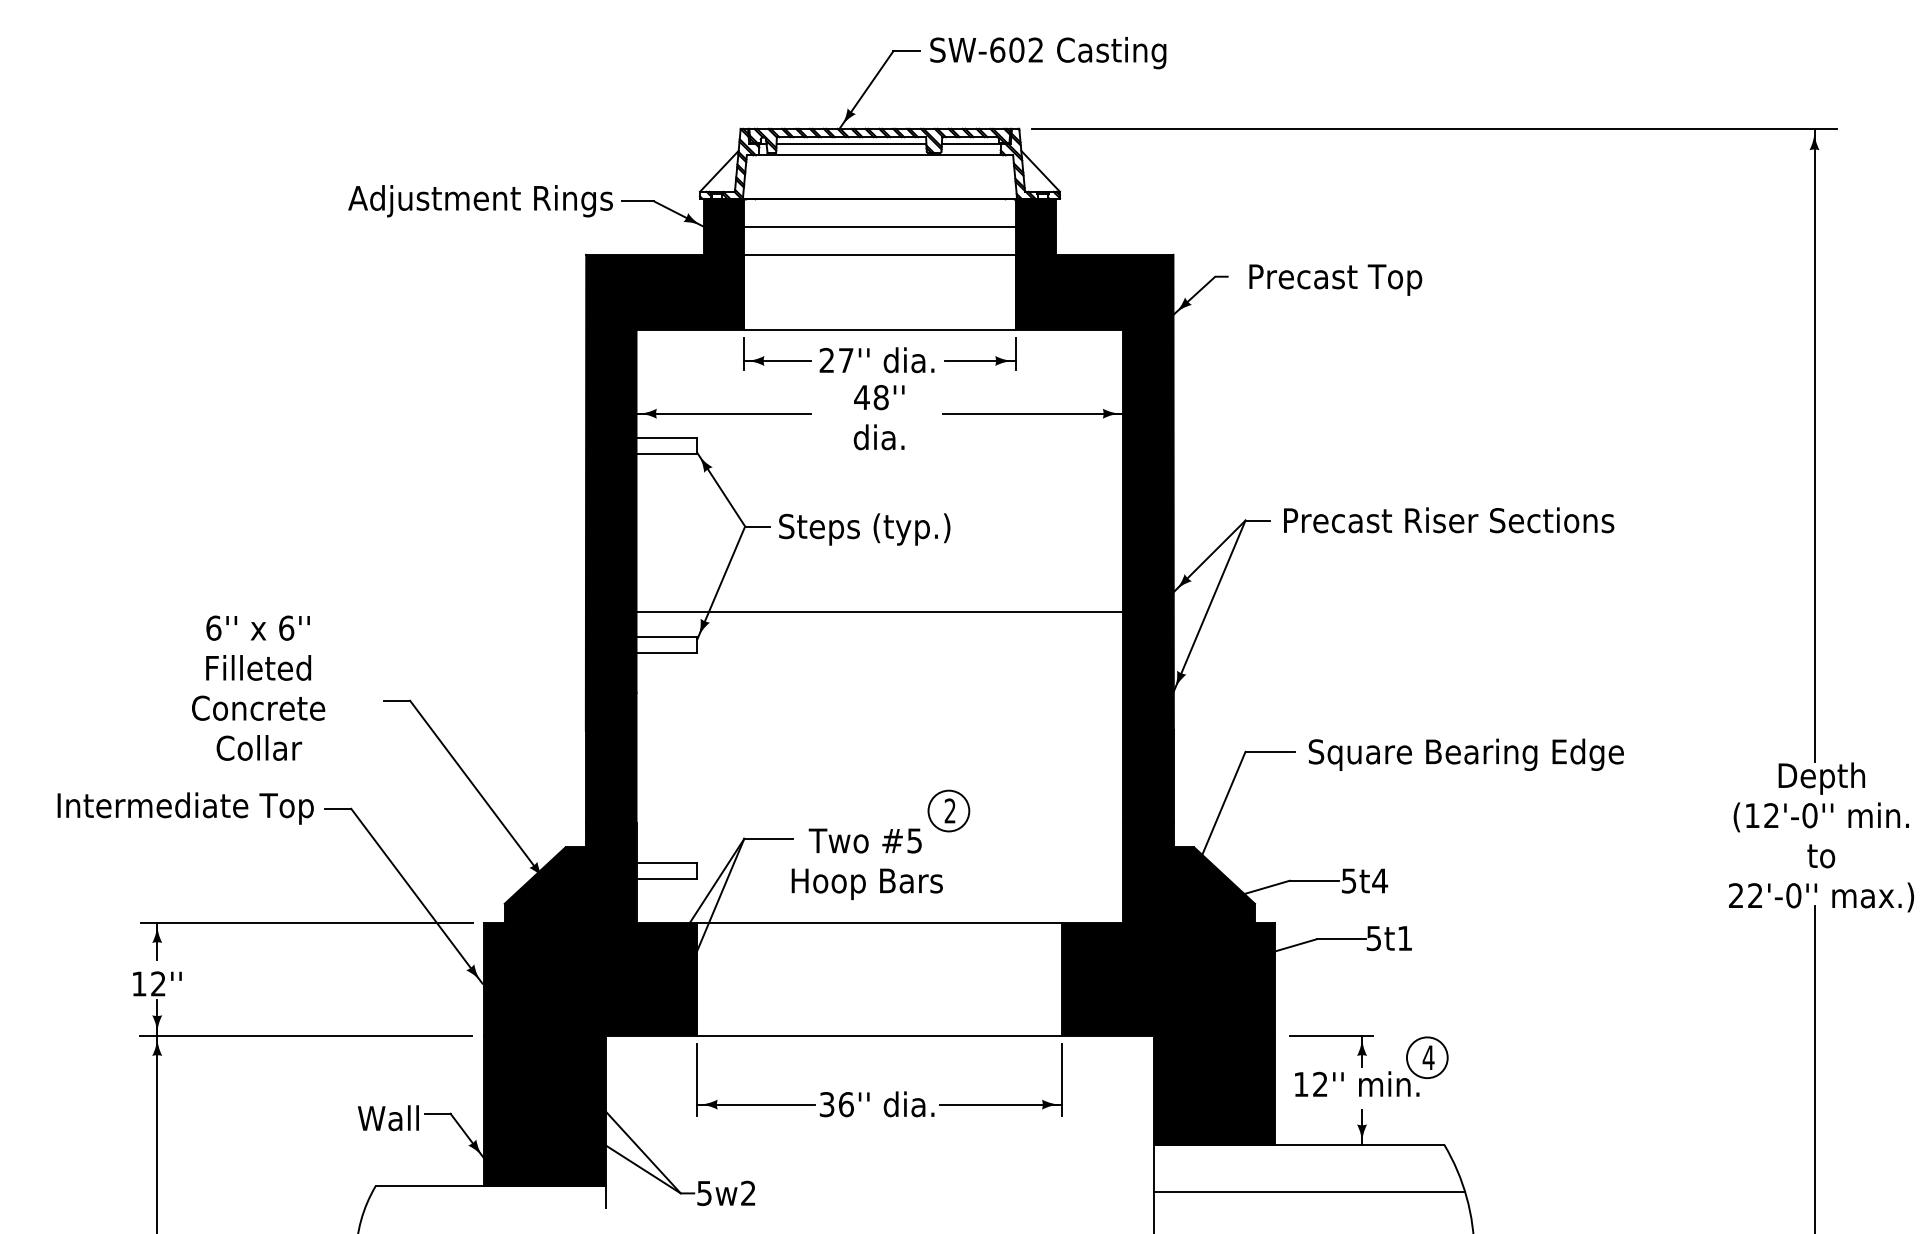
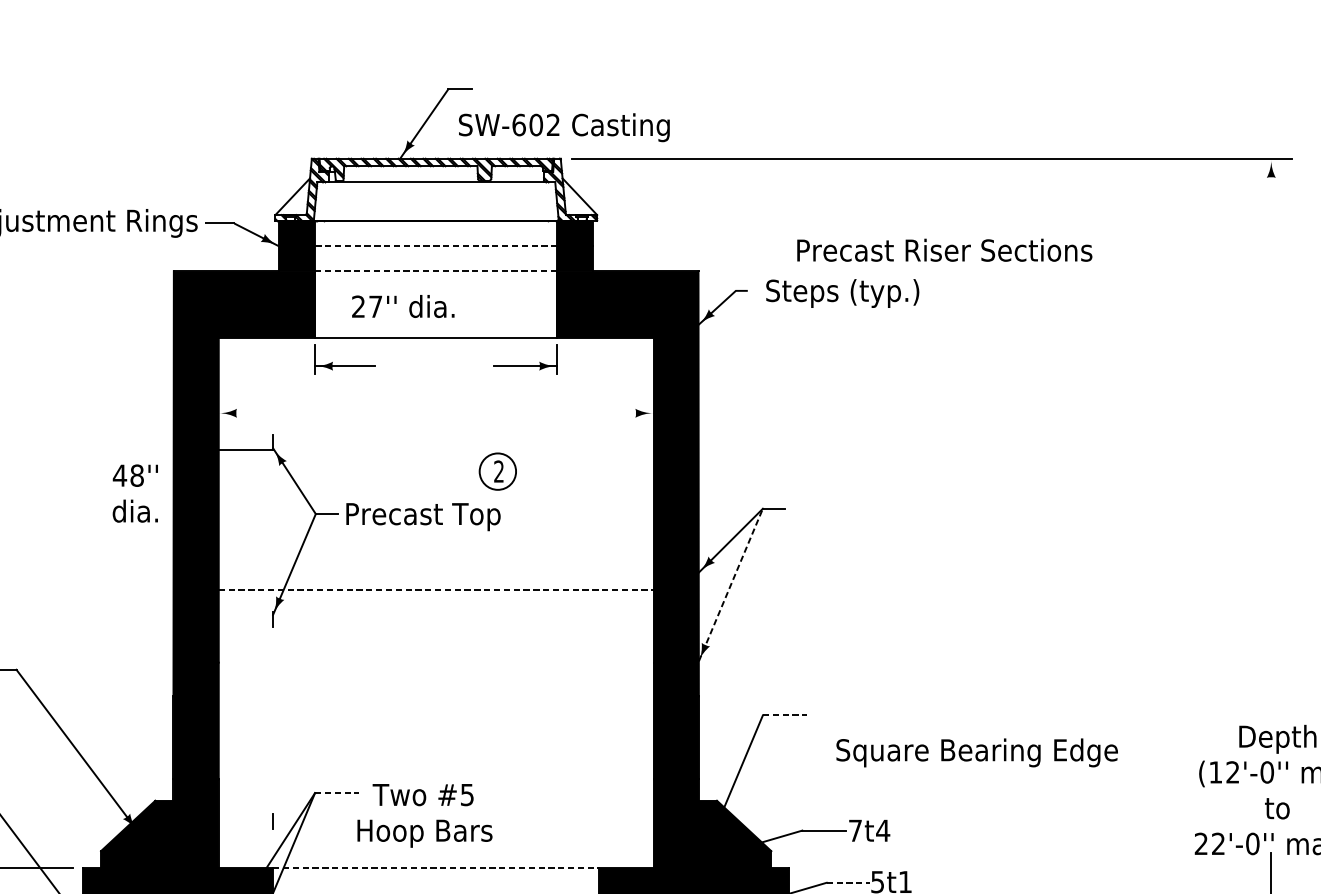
text: (1048, 53) -> (564, 128), moved
line: (851, 143) -> (410, 171), removed
line: (970, 143) -> (517, 171), removed
line: (879, 226) -> (435, 245), solid -> dashed
line: (879, 254) -> (435, 271), solid -> dashed
text: (1335, 279) -> (843, 293), Precast Top -> Steps (typ.)
text: (876, 360) -> (402, 306), moved
line: (723, 413) -> (296, 413), removed
line: (1033, 413) -> (573, 413), removed
text: (878, 417) -> (134, 493), moved
line: (666, 438) -> (245, 435), removed
line: (1814, 445) -> (1271, 441), removed
text: (1449, 520) -> (945, 250), moved
text: (865, 529) -> (423, 516), Steps (typ.) -> Precast Top
line: (1209, 605) -> (730, 584), solid -> dashed
line: (880, 611) -> (436, 589), solid -> dashed
line: (666, 636) -> (245, 612), removed
line: (666, 652) -> (245, 626), removed
line: (1270, 751) -> (785, 715), solid -> dashed
text: (1465, 754) -> (976, 752), moved
part: (948, 810) -> (497, 471), moved
line: (768, 838) -> (336, 792), solid -> dashed
line: (666, 862) -> (245, 814), removed
line: (666, 878) -> (245, 828), removed
text: (1349, 880) -> (855, 830), 5t4 -> 7t4
line: (880, 922) -> (436, 867), solid -> dashed
line: (1341, 939) -> (848, 883), solid -> dashed

